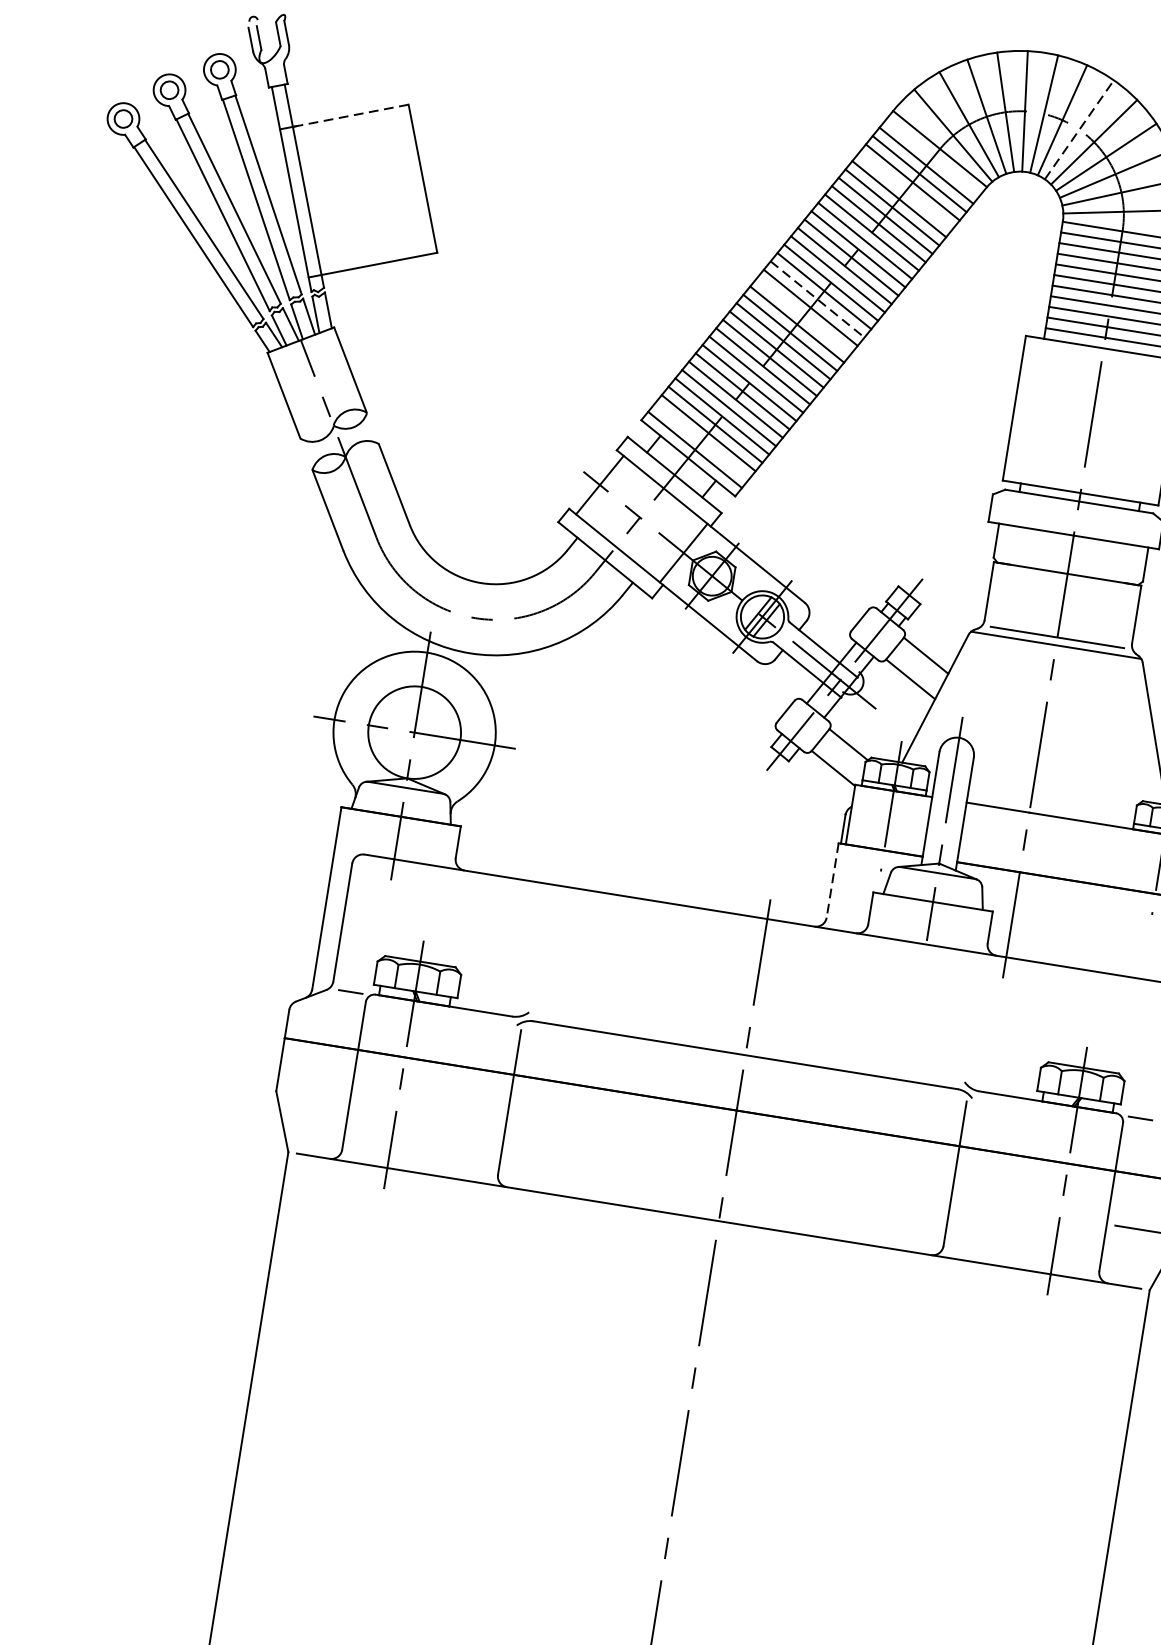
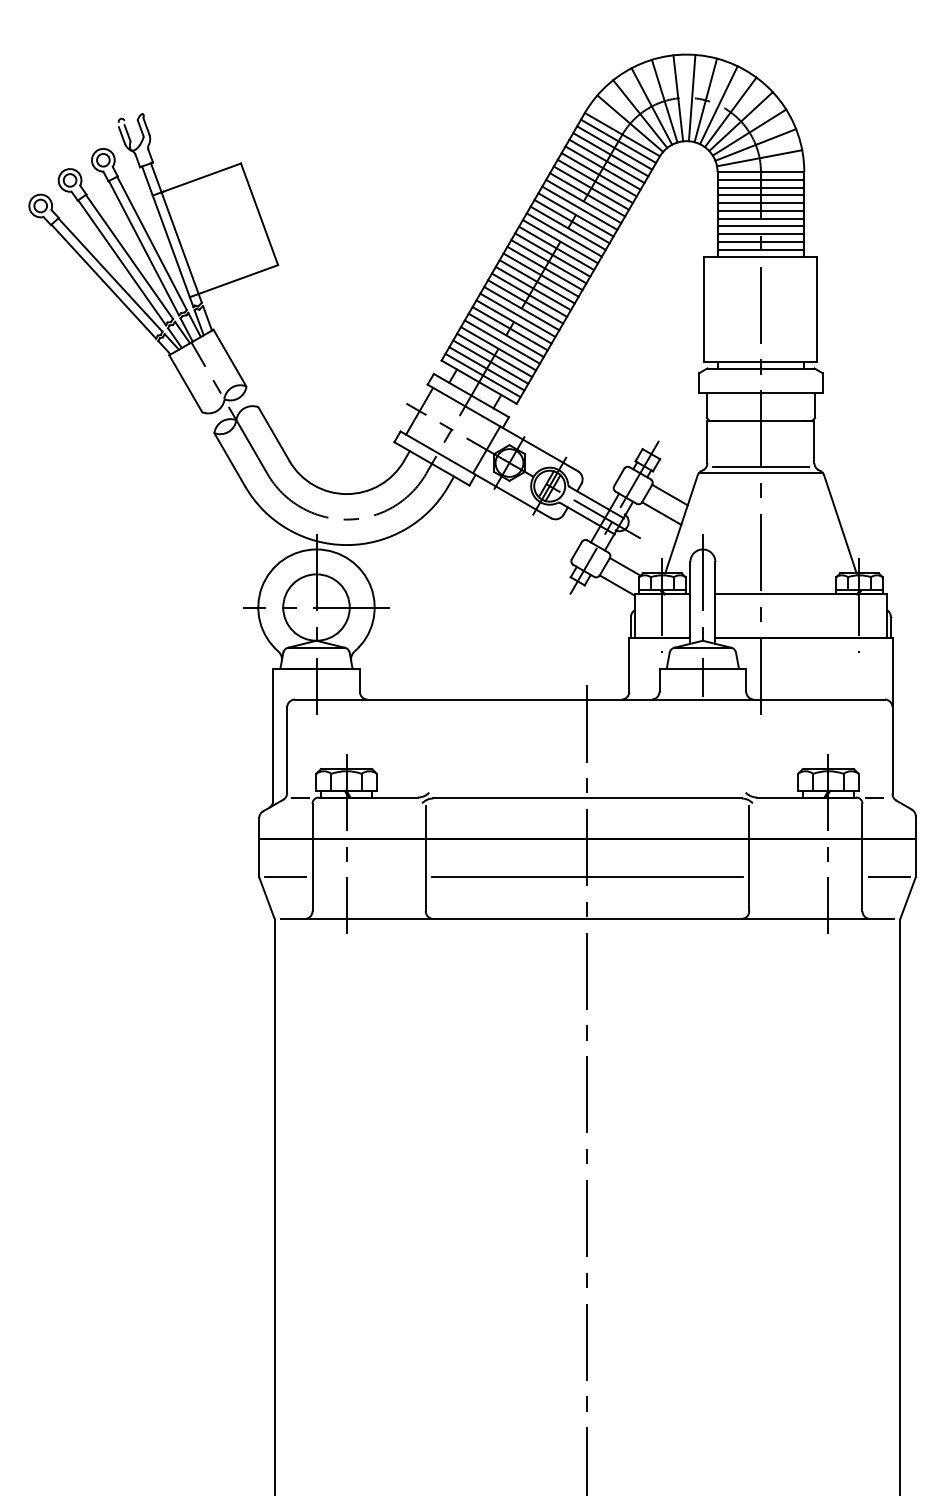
line: (349, 116) -> (200, 178), dashed -> solid
line: (1080, 128) -> (719, 104), dashed -> solid
line: (933, 156) -> (618, 140), added
line: (905, 189) -> (602, 167), added
line: (818, 300) -> (553, 255), dashed -> solid
line: (803, 316) -> (544, 268), added
line: (701, 441) -> (486, 368), added
line: (832, 881) -> (629, 665), dashed -> solid
line: (312, 1097) -> (285, 877), added
line: (728, 1164) -> (587, 877), added

